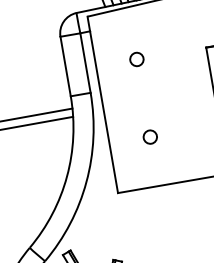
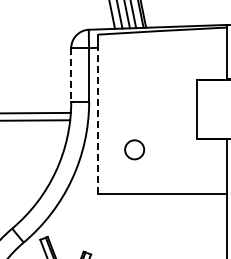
circle: (136, 59) -> (134, 79), removed
line: (66, 67) -> (71, 75), solid -> dashed
line: (103, 111) -> (97, 120), solid -> dashed
circle: (149, 136) -> (134, 149), size x1.6

